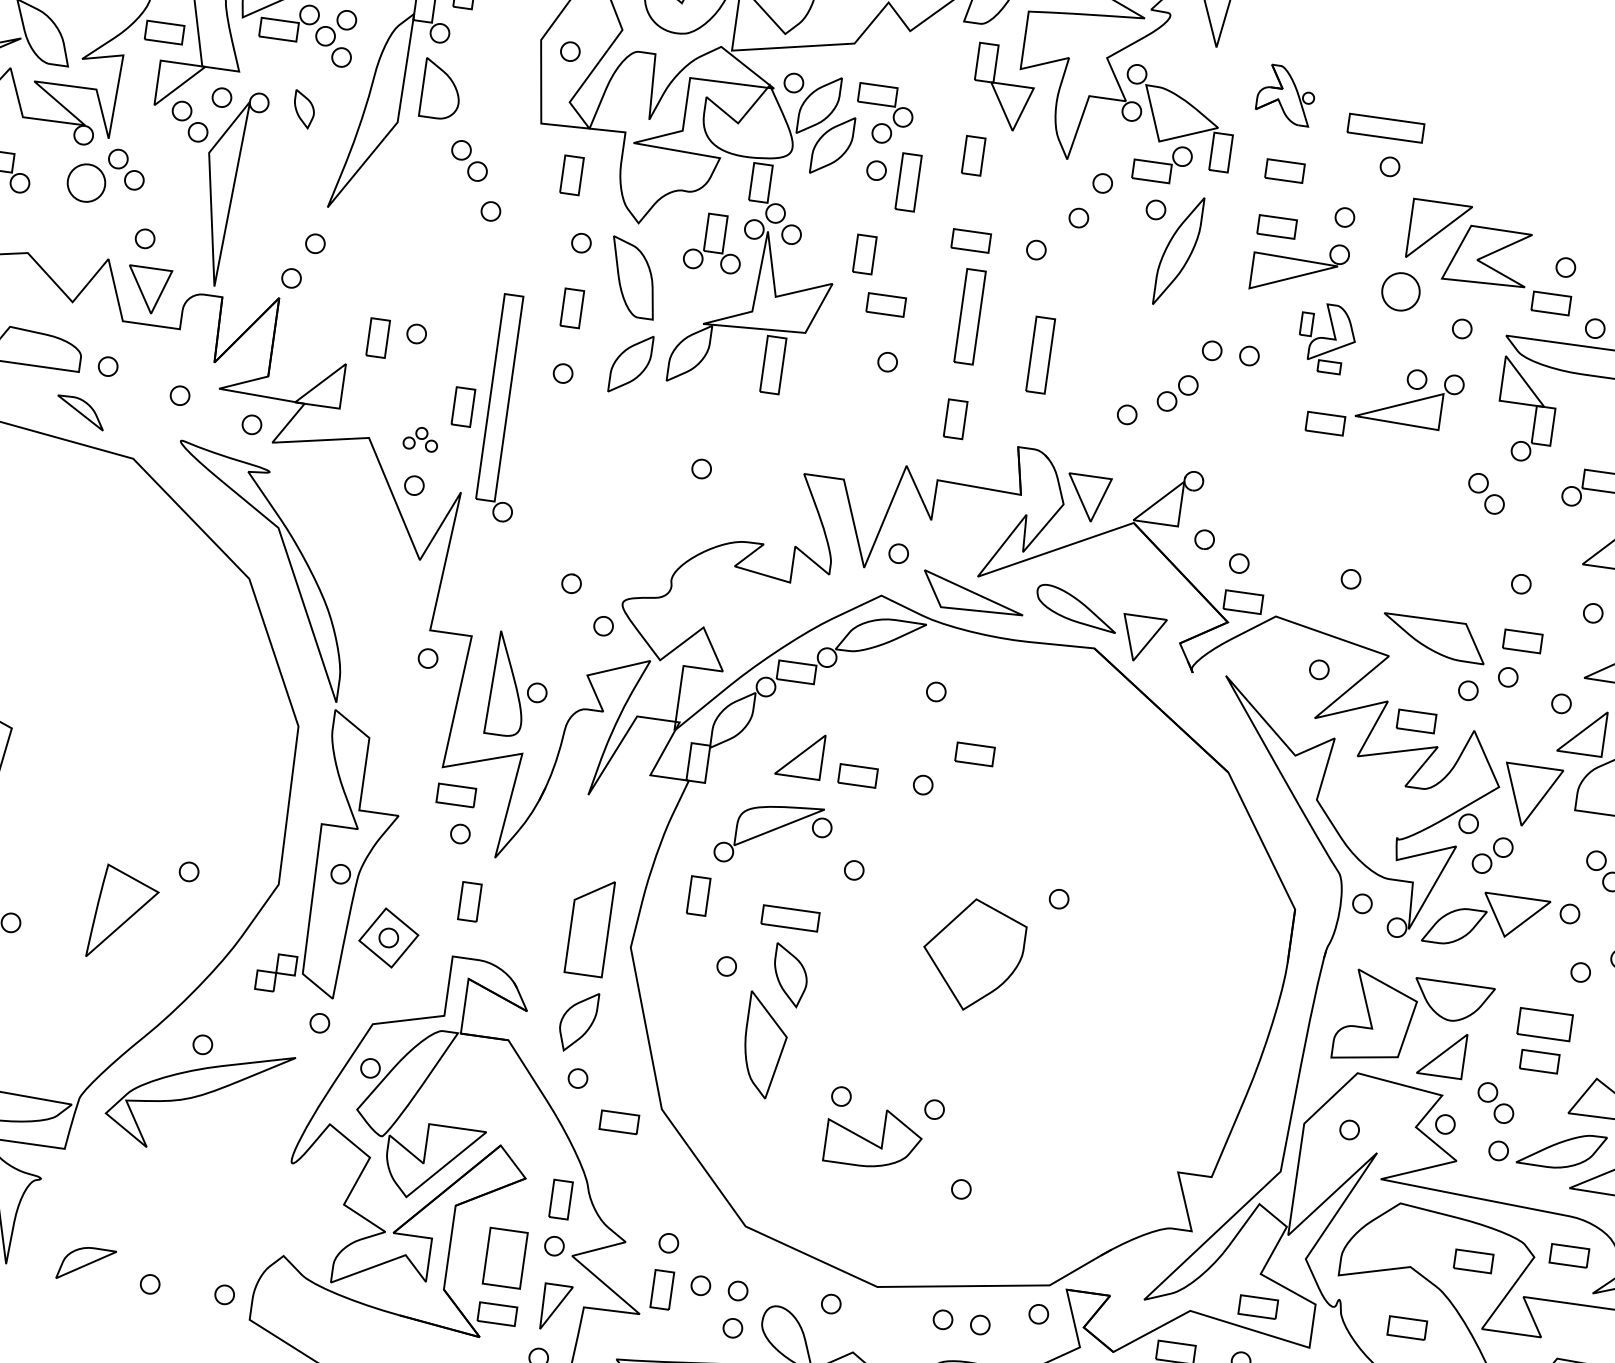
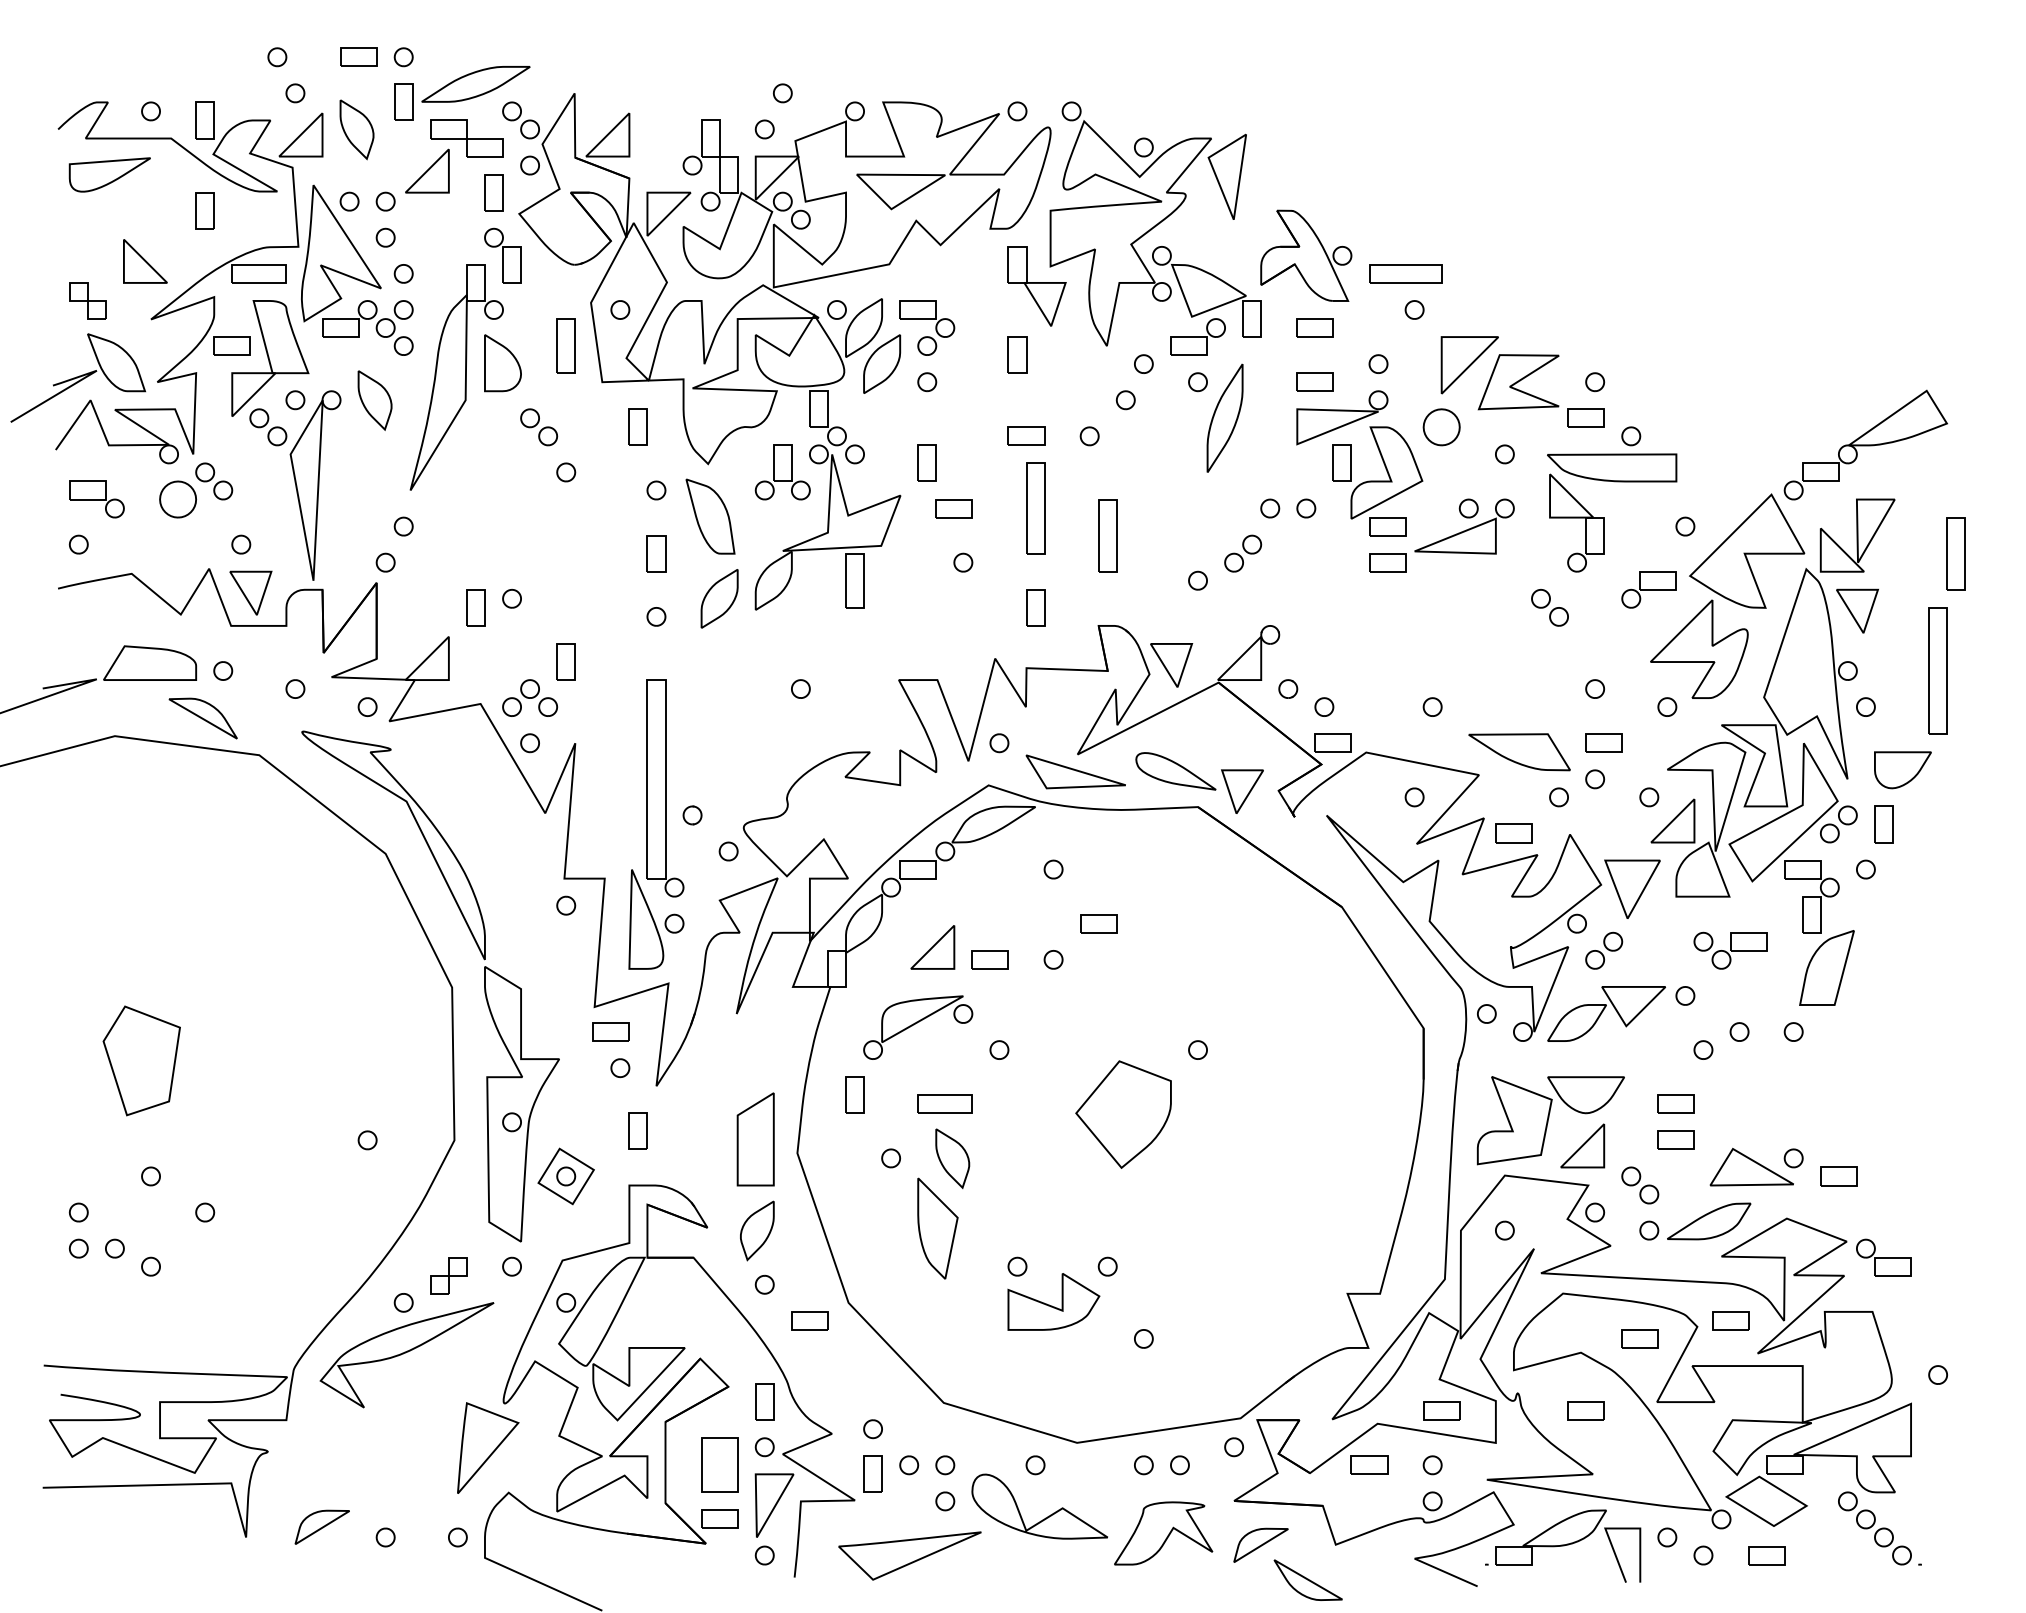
part: (1286, 94) -> (1306, 255), size x1.67
part: (303, 109) -> (374, 400), size x1.67
part: (907, 181) -> (565, 345), moved
part: (1326, 338) -> (1377, 481), size x1.67
part: (507, 408) -> (665, 788), moved
part: (79, 412) -> (202, 718), size x1.43
part: (421, 438) -> (530, 697), size x1.67
part: (124, 913) -> (488, 1447), moved
part: (275, 972) -> (448, 1275), moved
part: (1544, 1023) -> (1675, 1103), size x0.71
part: (556, 1307) -> (774, 1505), size x1.43

